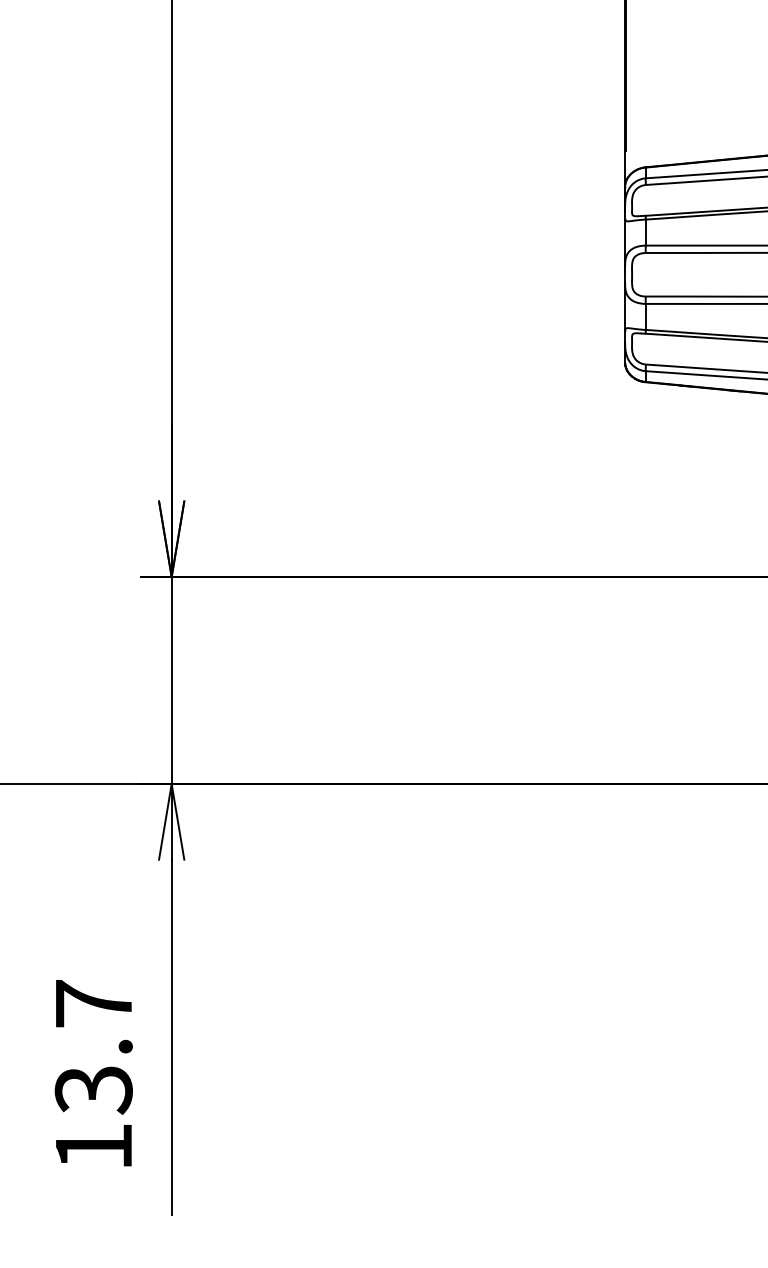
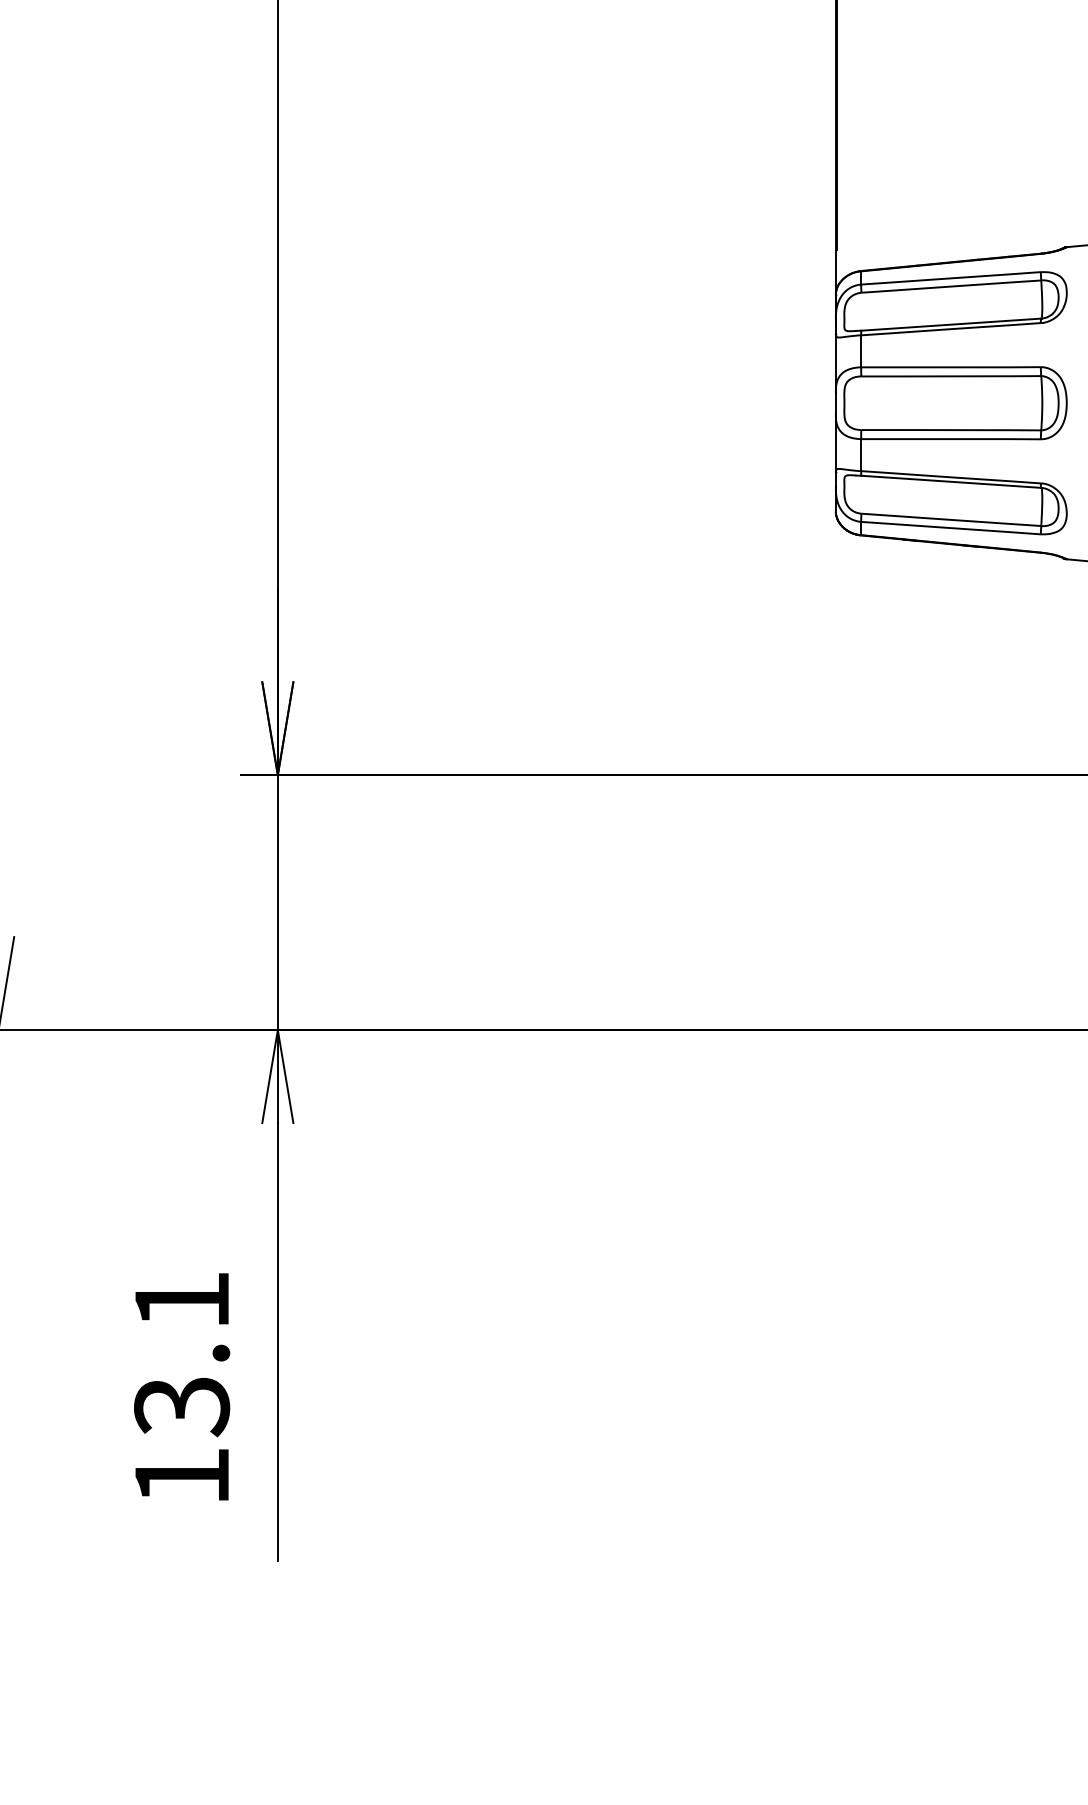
text: (93, 1003) -> (181, 1300), 13.7 -> 13.1

